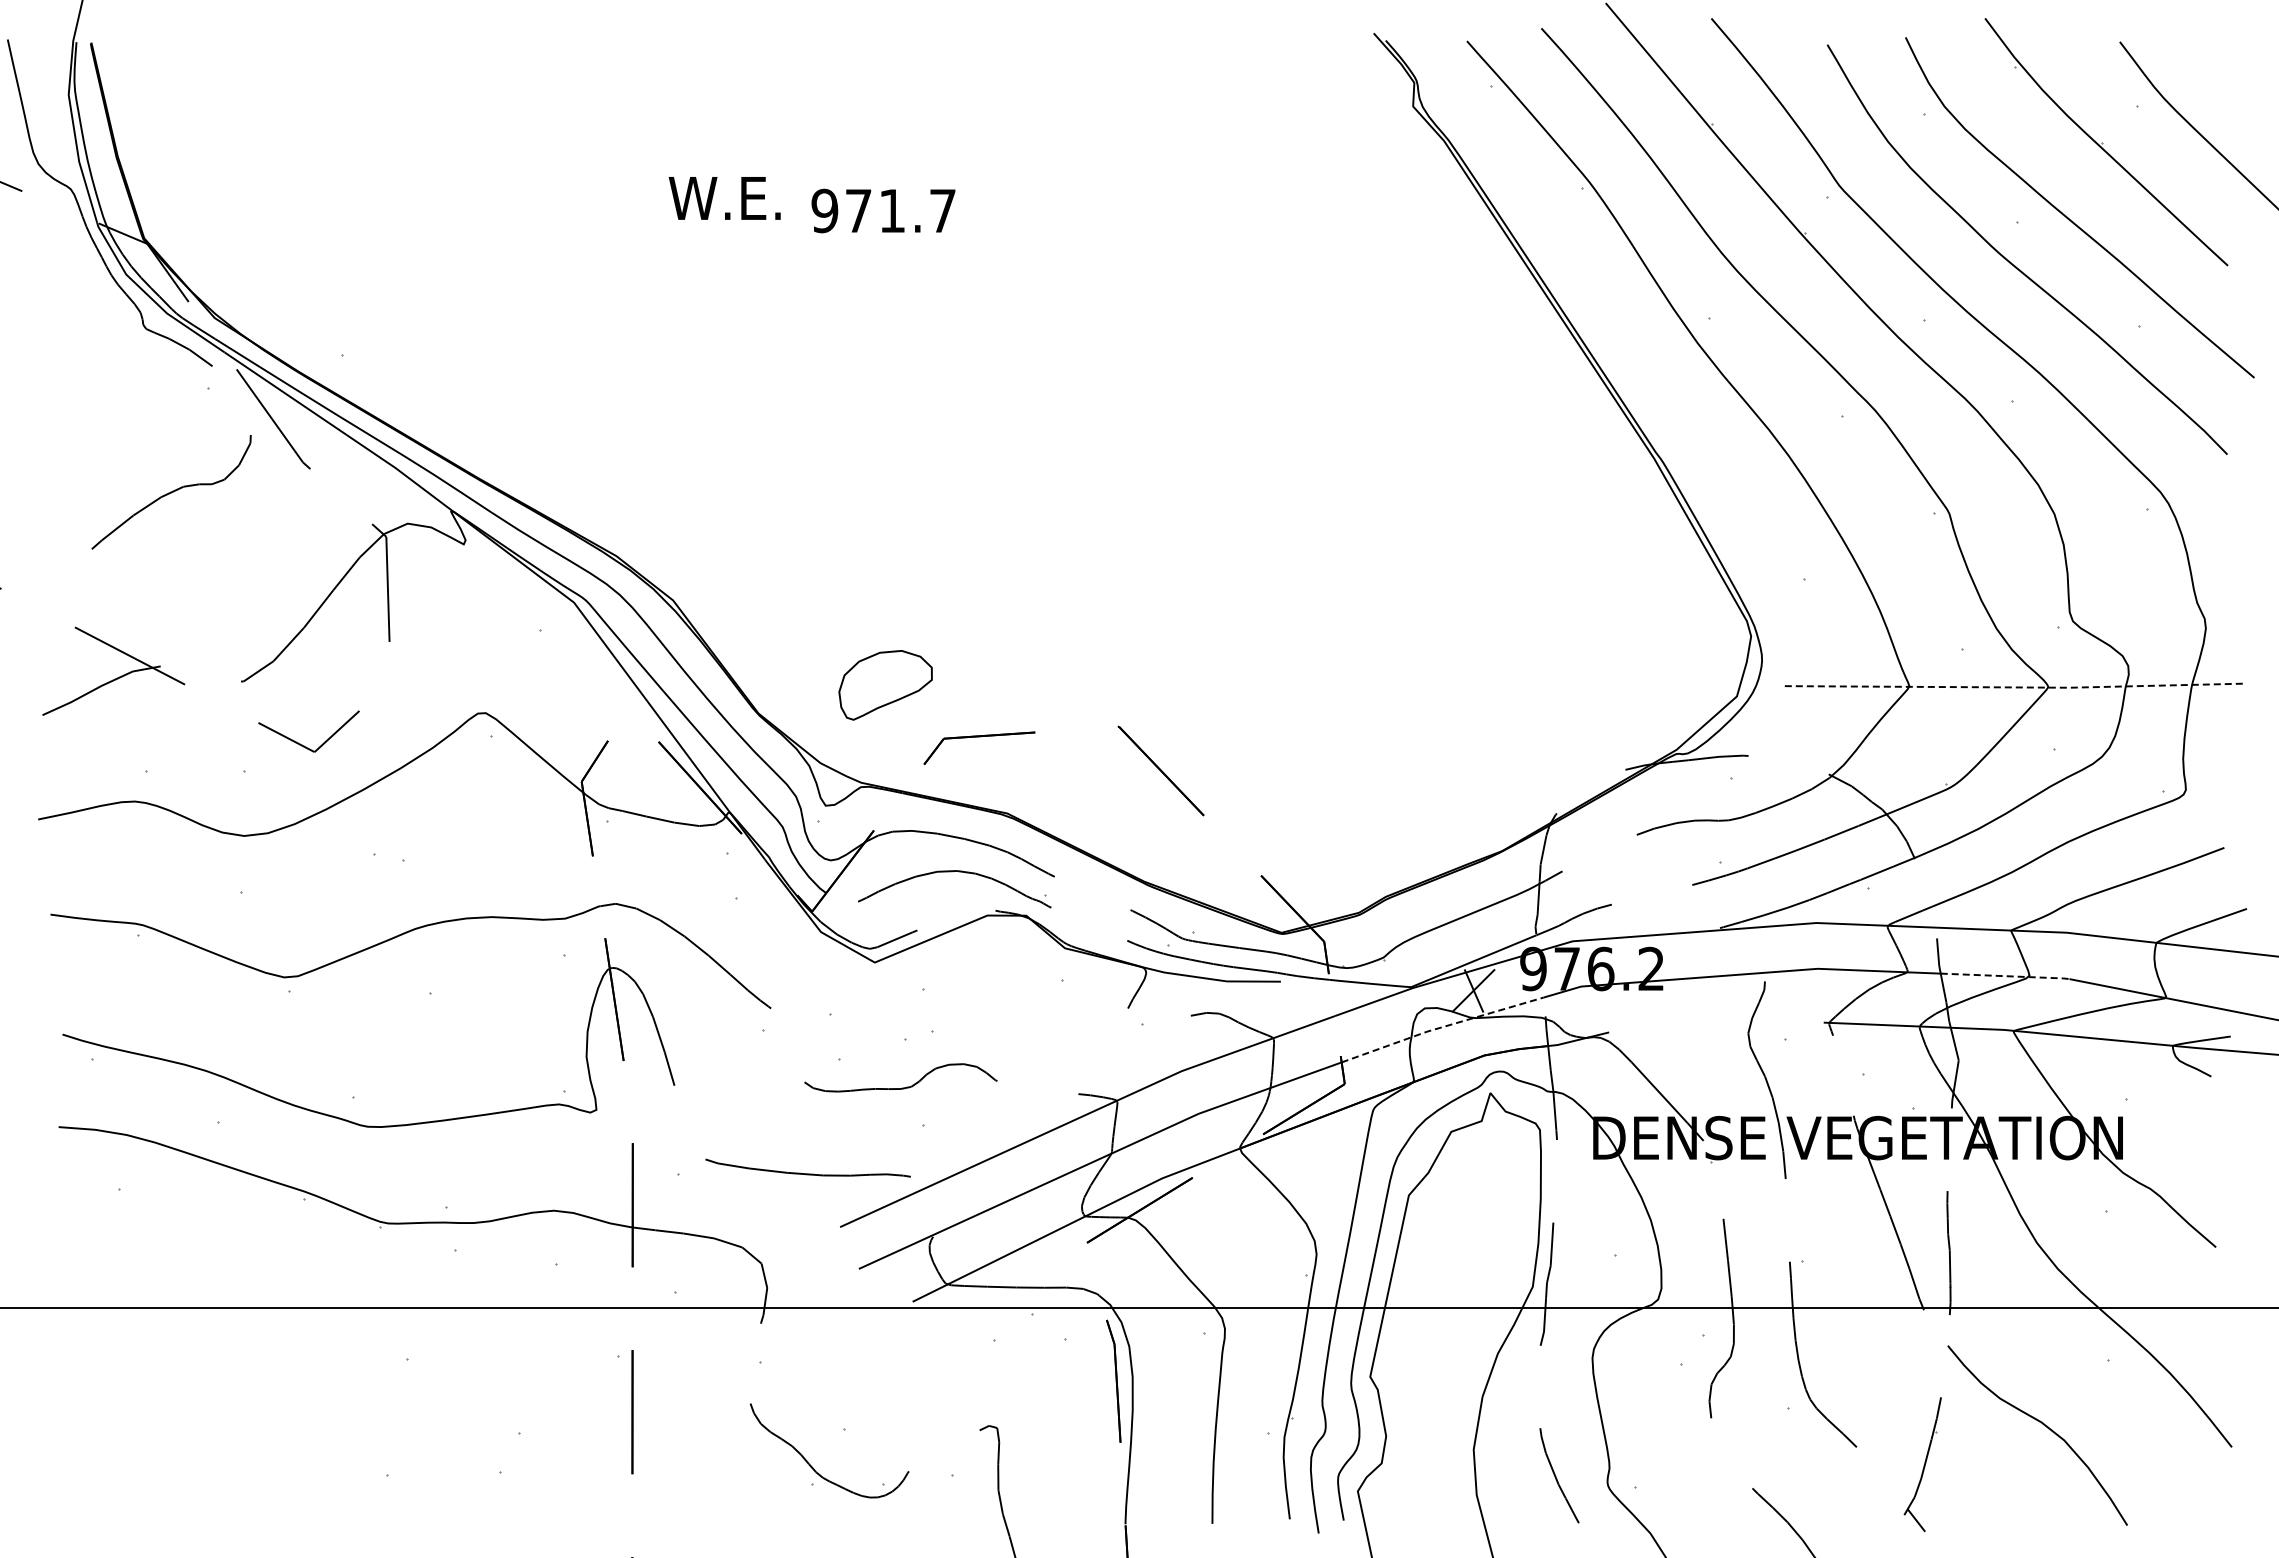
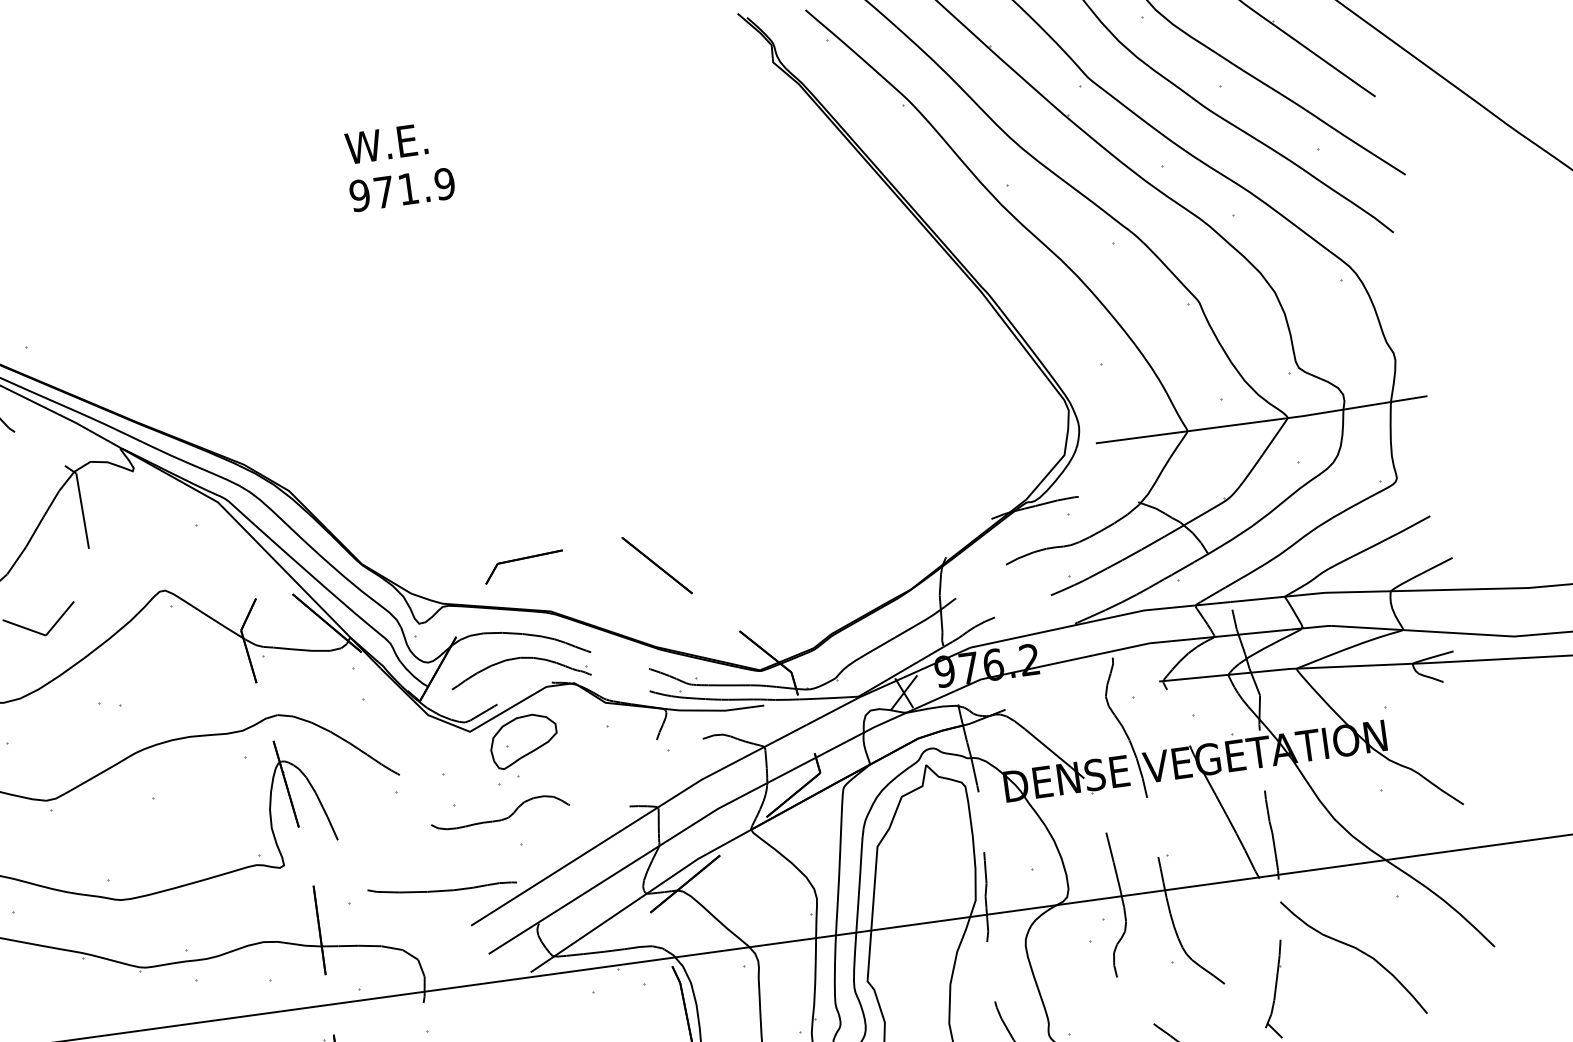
text: (724, 198) -> (386, 143), moved
text: (942, 210) -> (444, 183), 971.7 -> 971.9
part: (885, 685) -> (523, 741), moved
line: (2012, 687) -> (1261, 421), dashed -> solid
line: (2006, 976) -> (1286, 630), dashed -> solid
line: (1441, 1027) -> (884, 722), dashed -> solid

